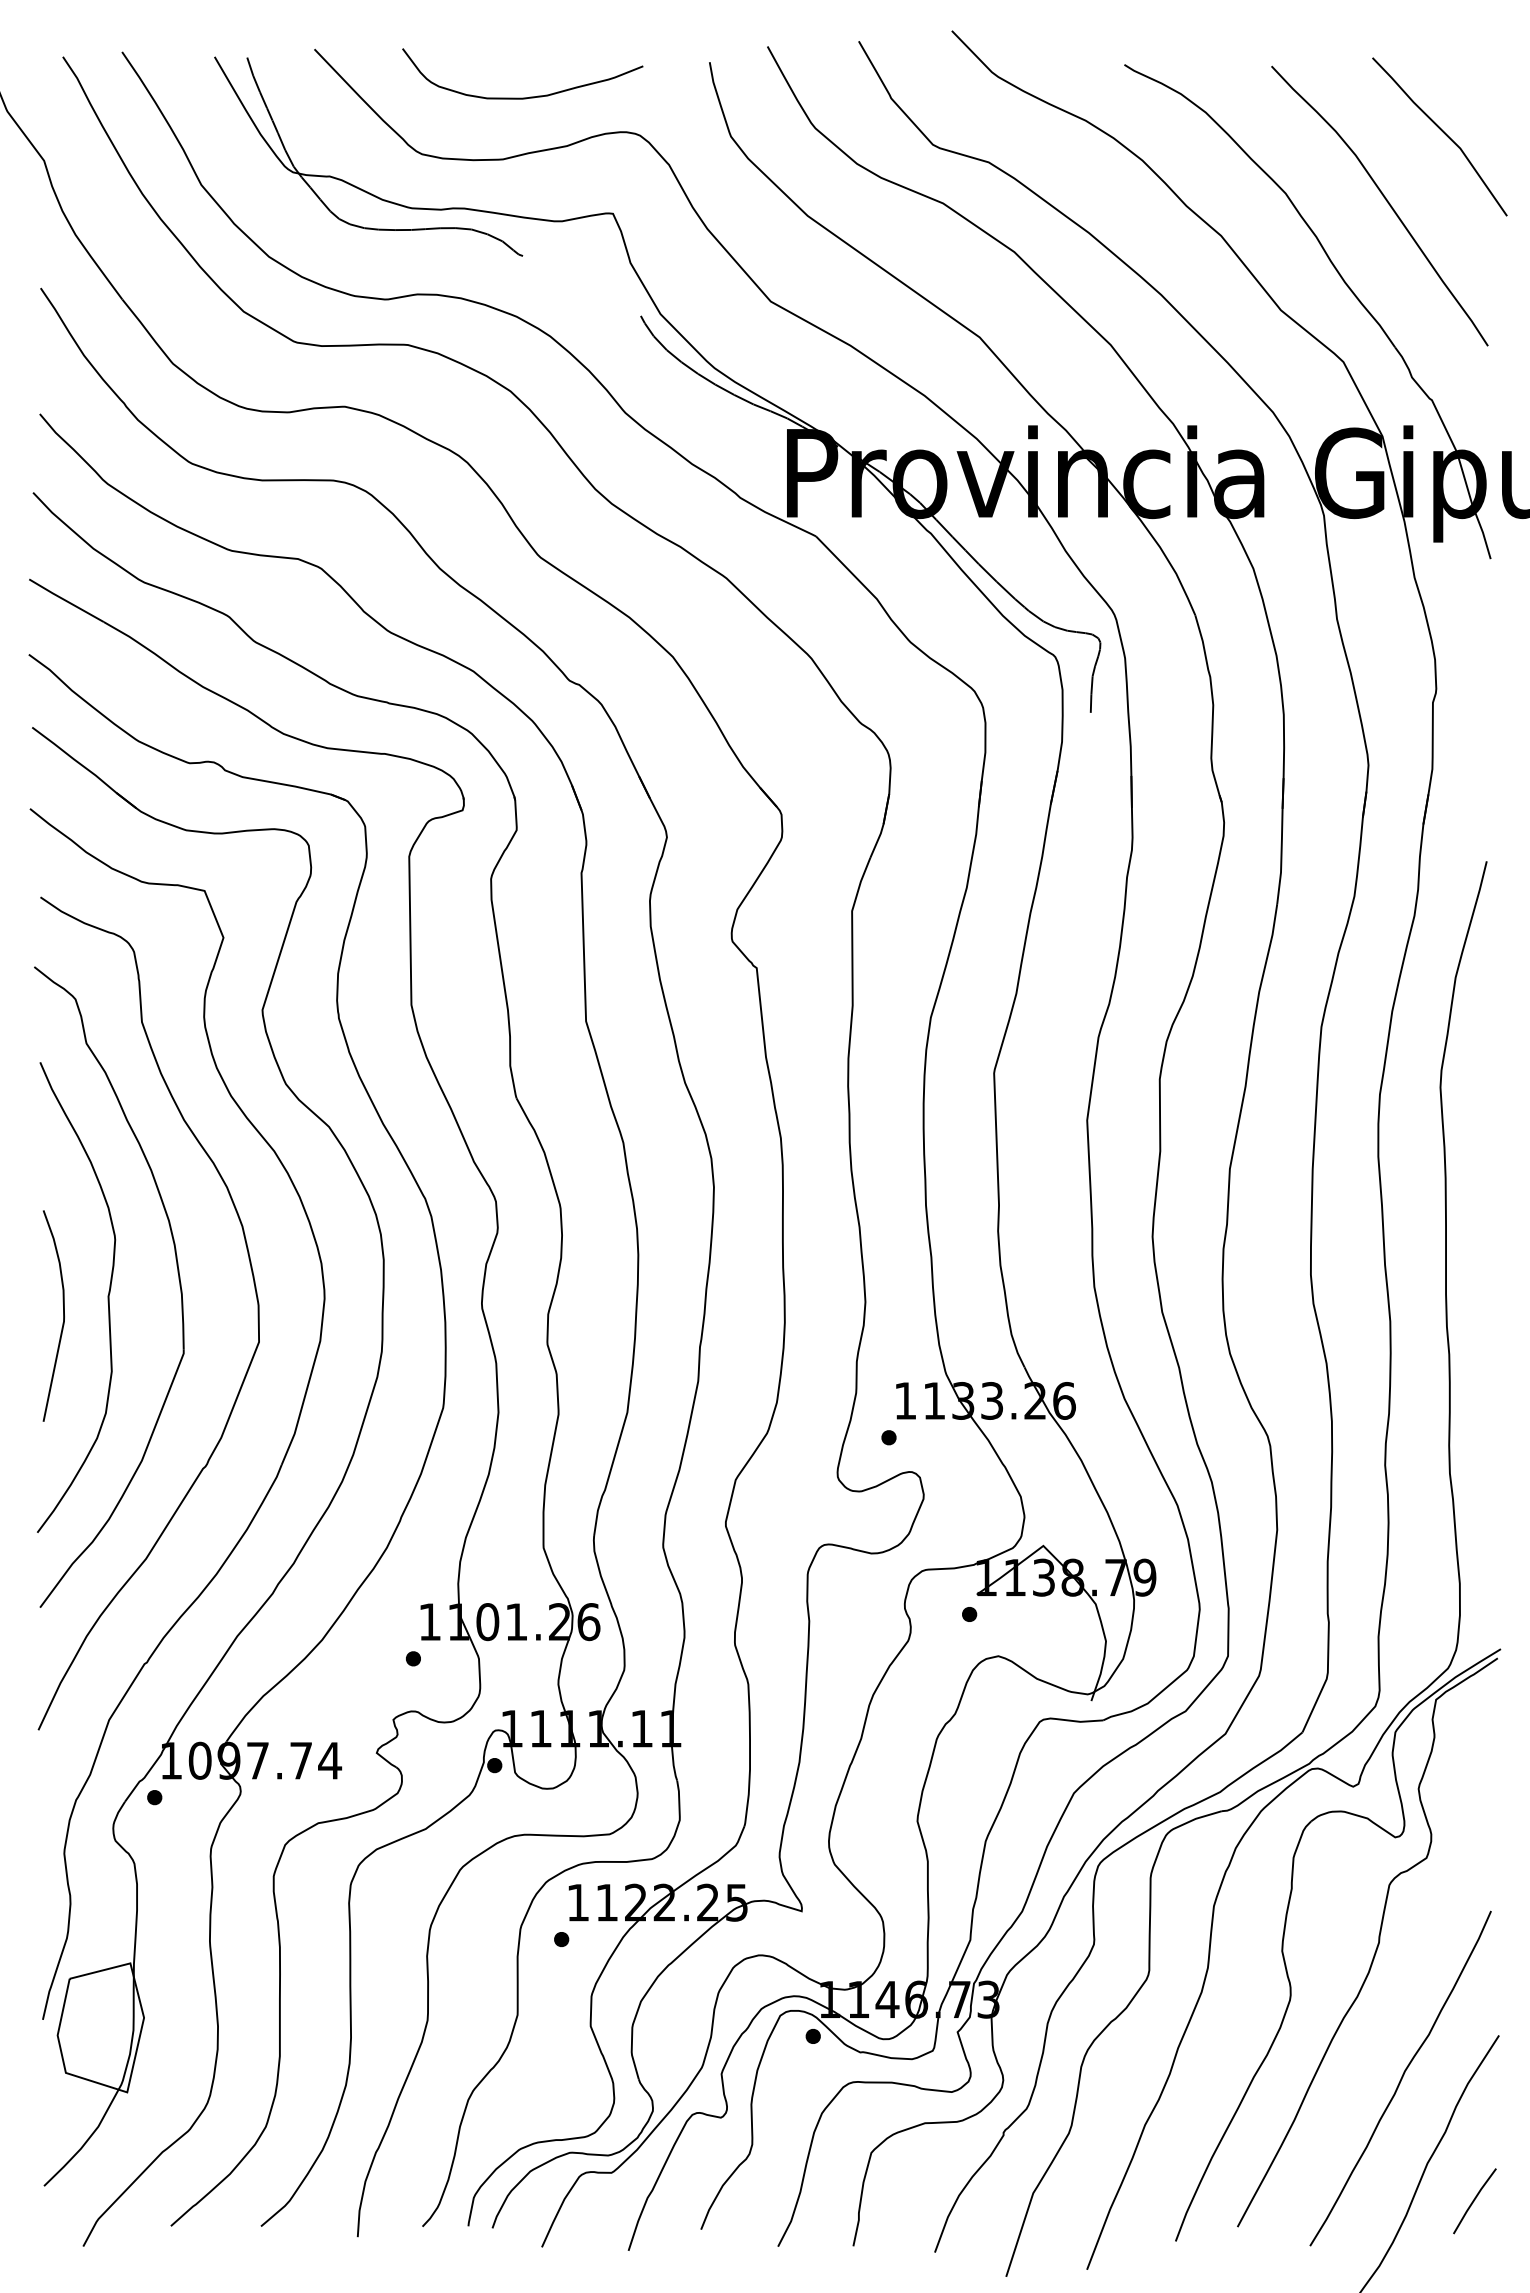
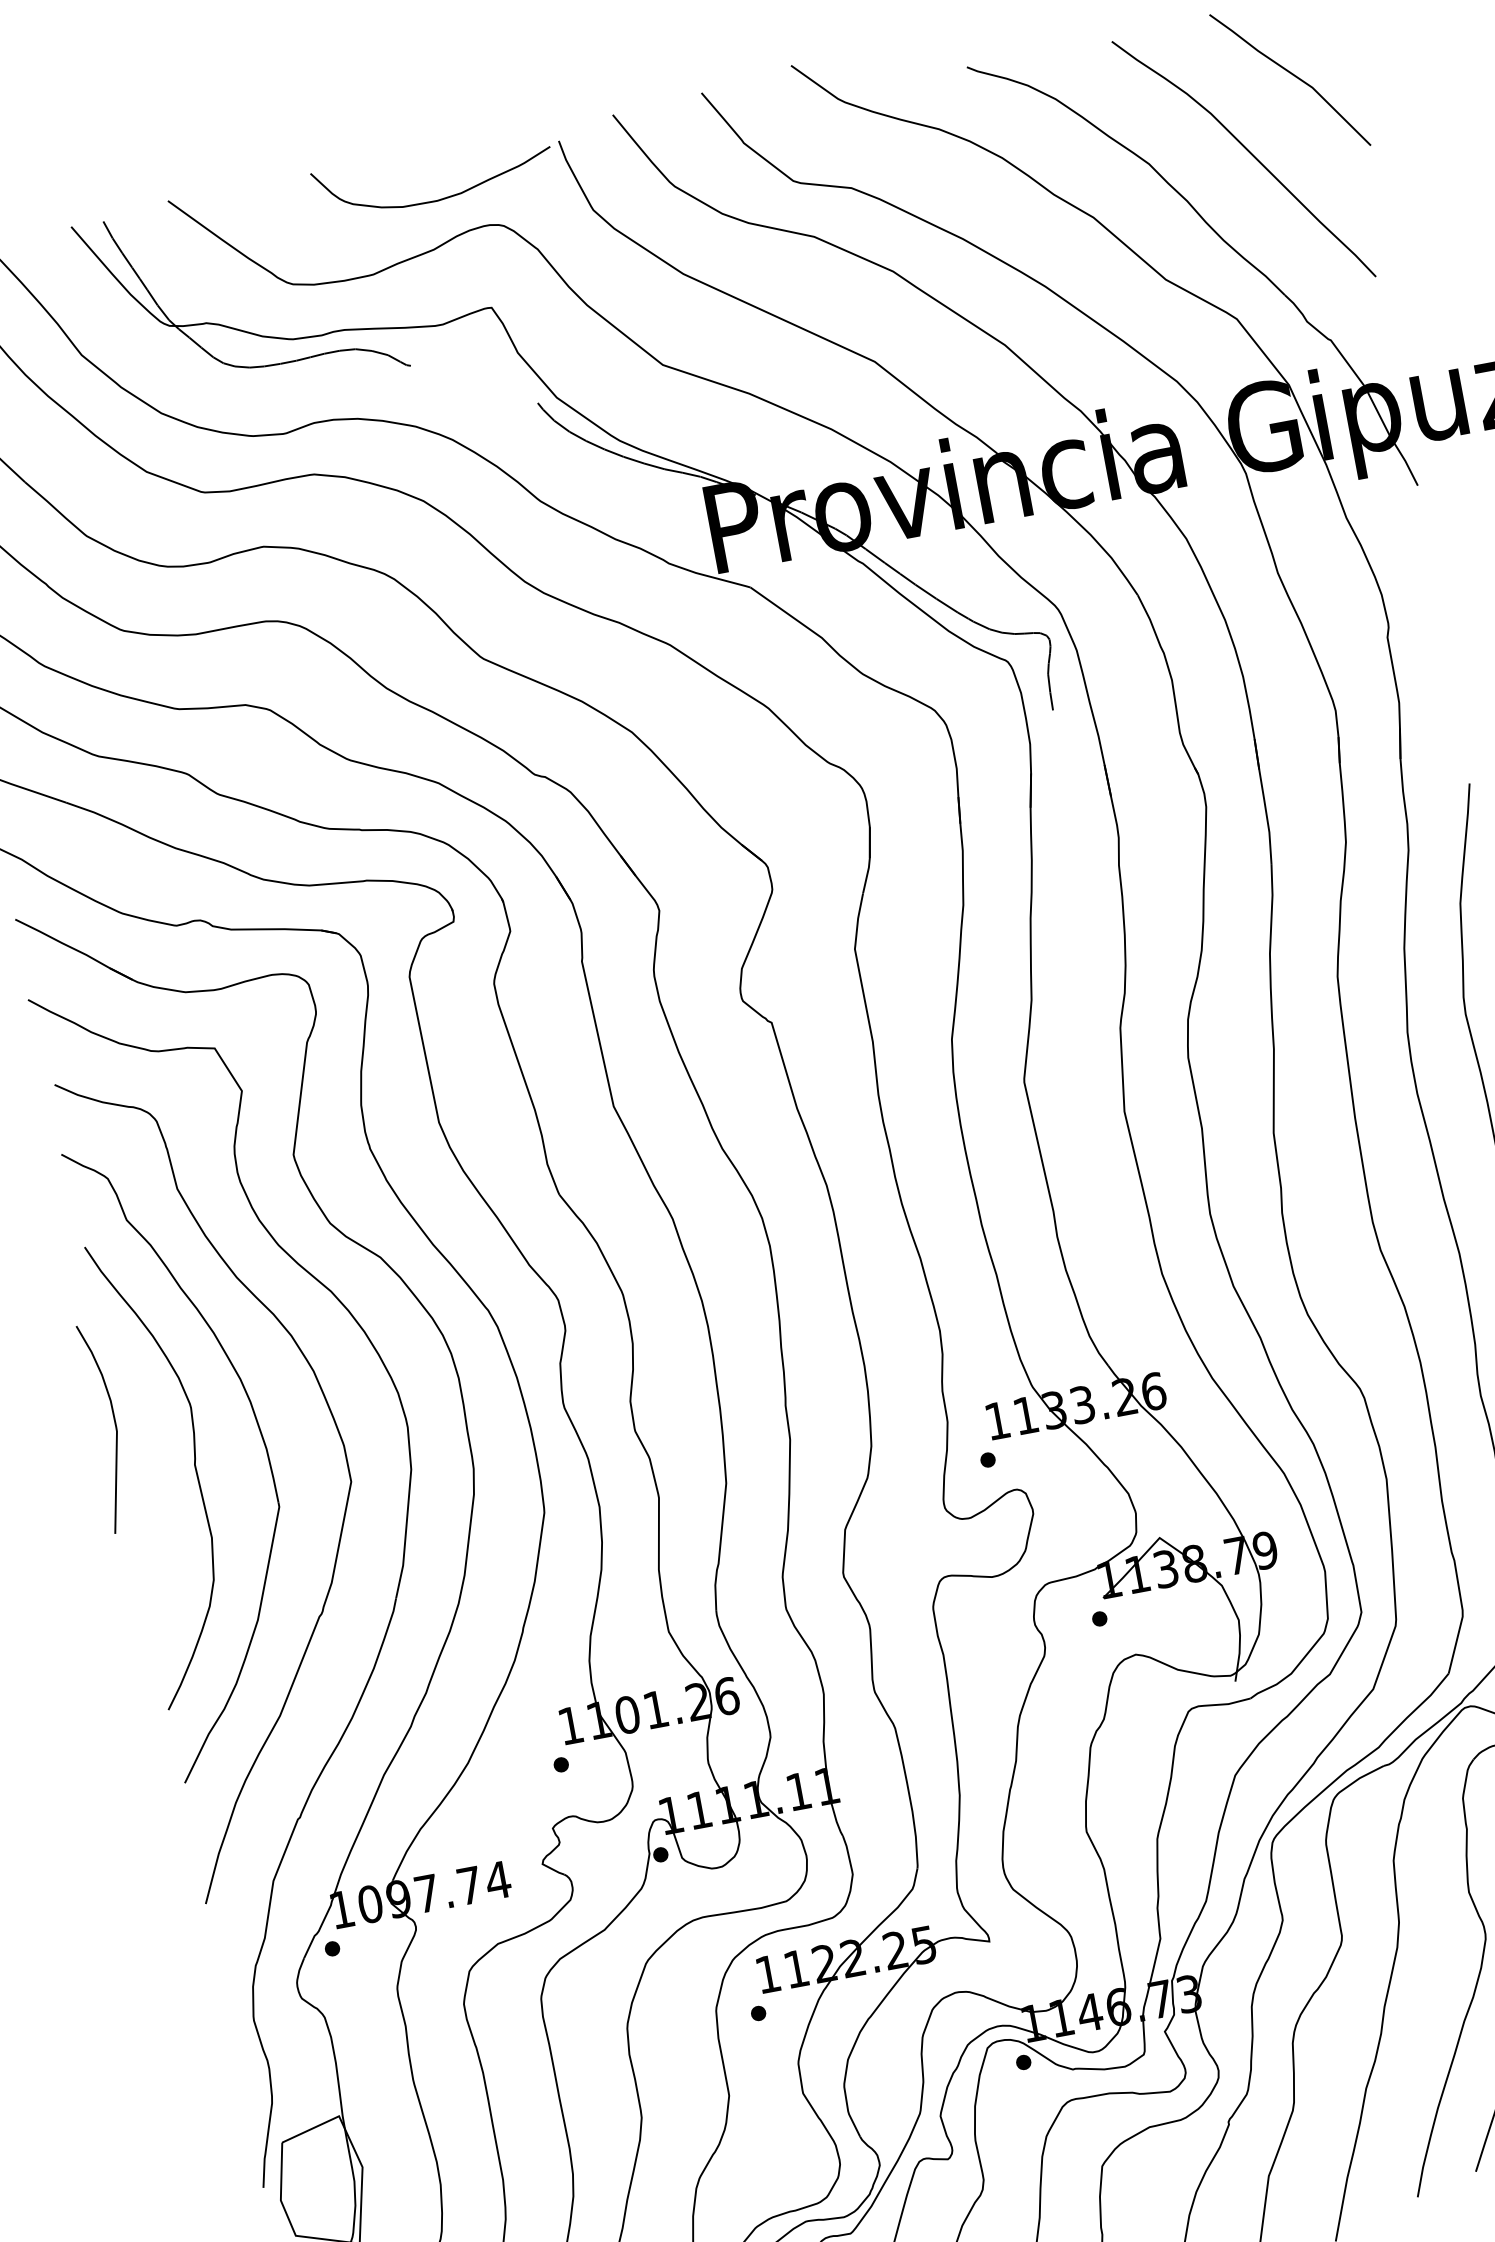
curve: (522, 97) -> (437, 199), moved
curve: (63, 1315) -> (115, 1425), moved

